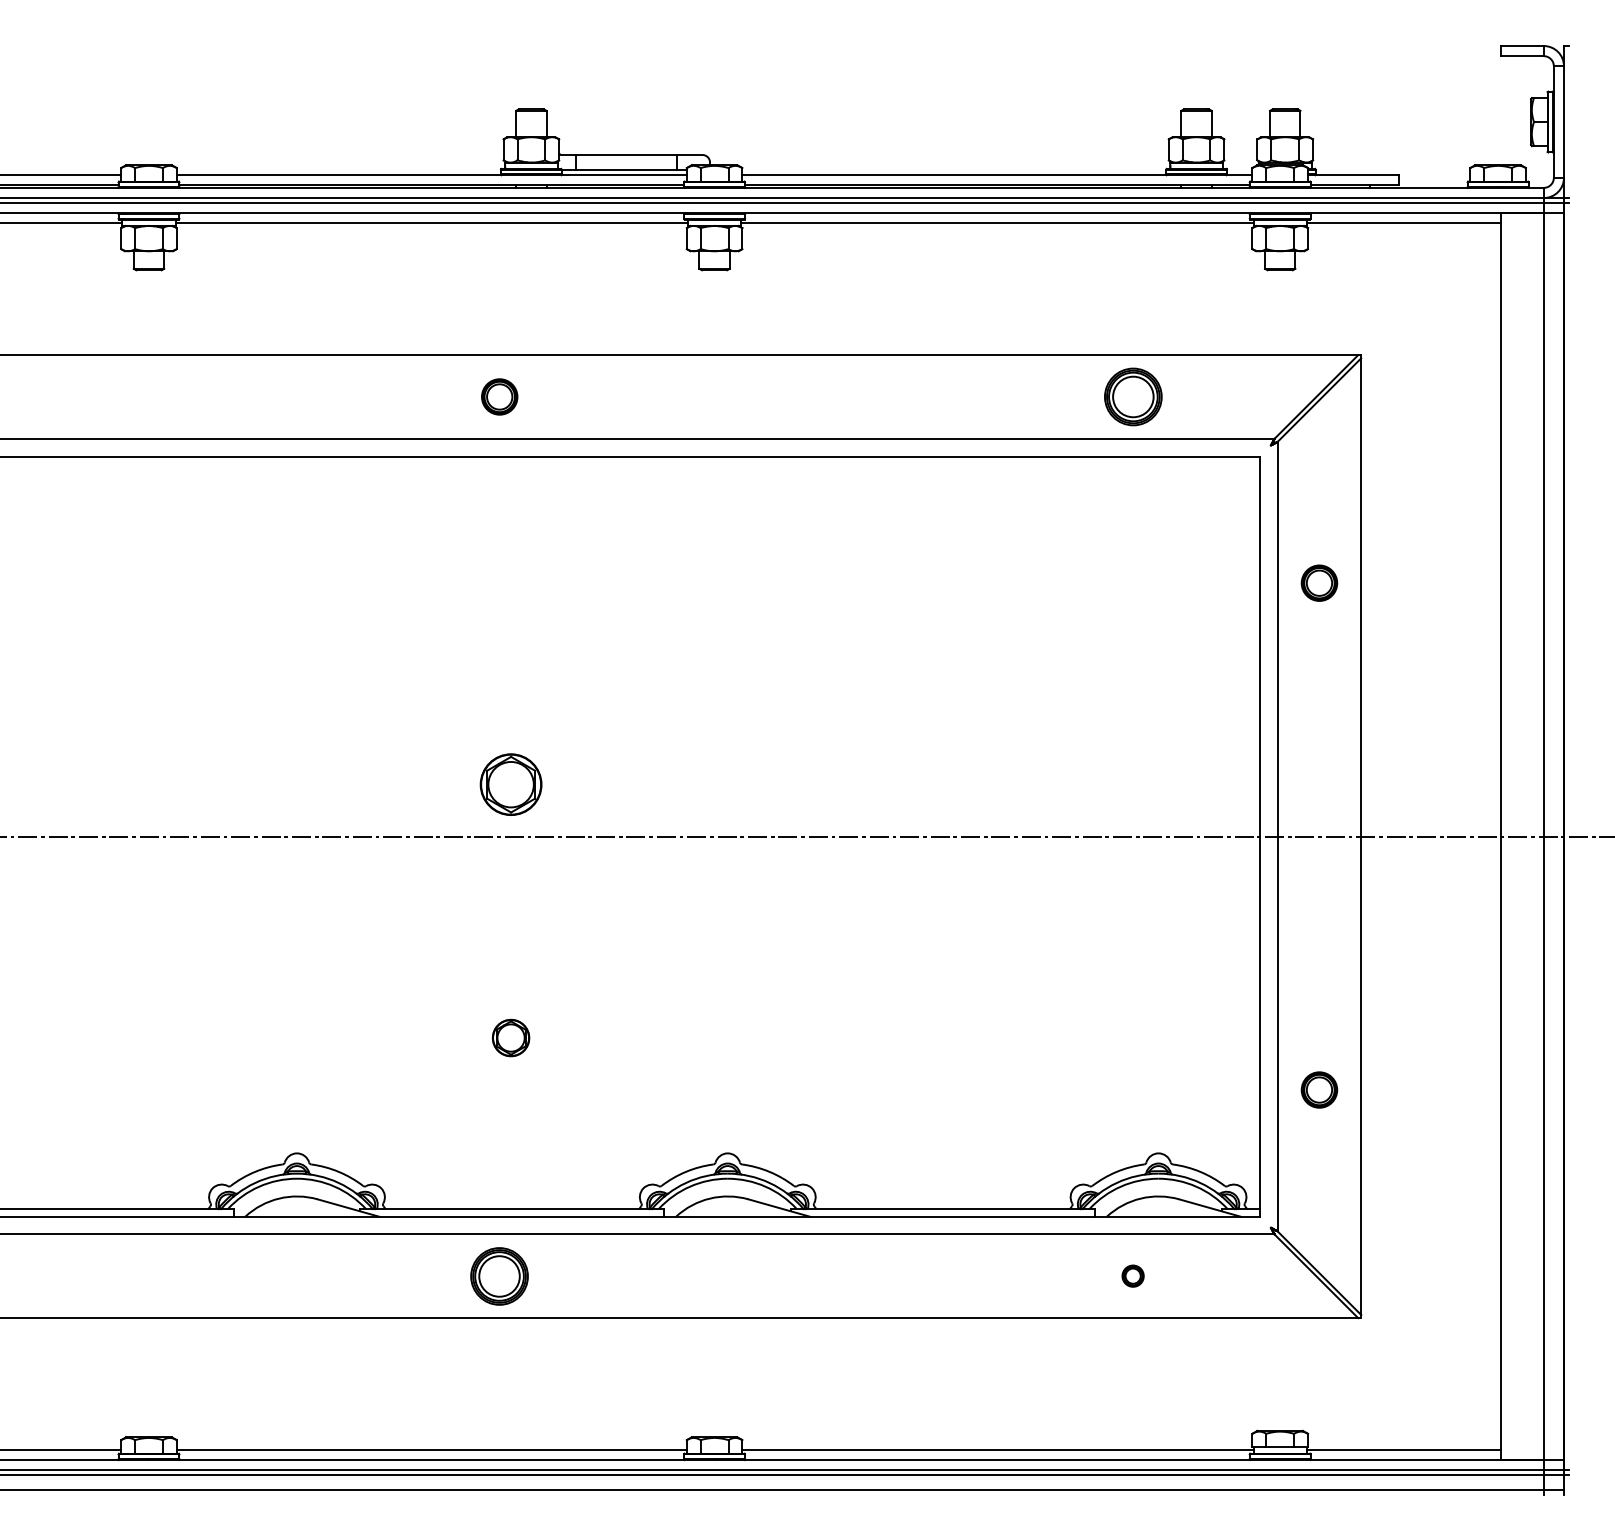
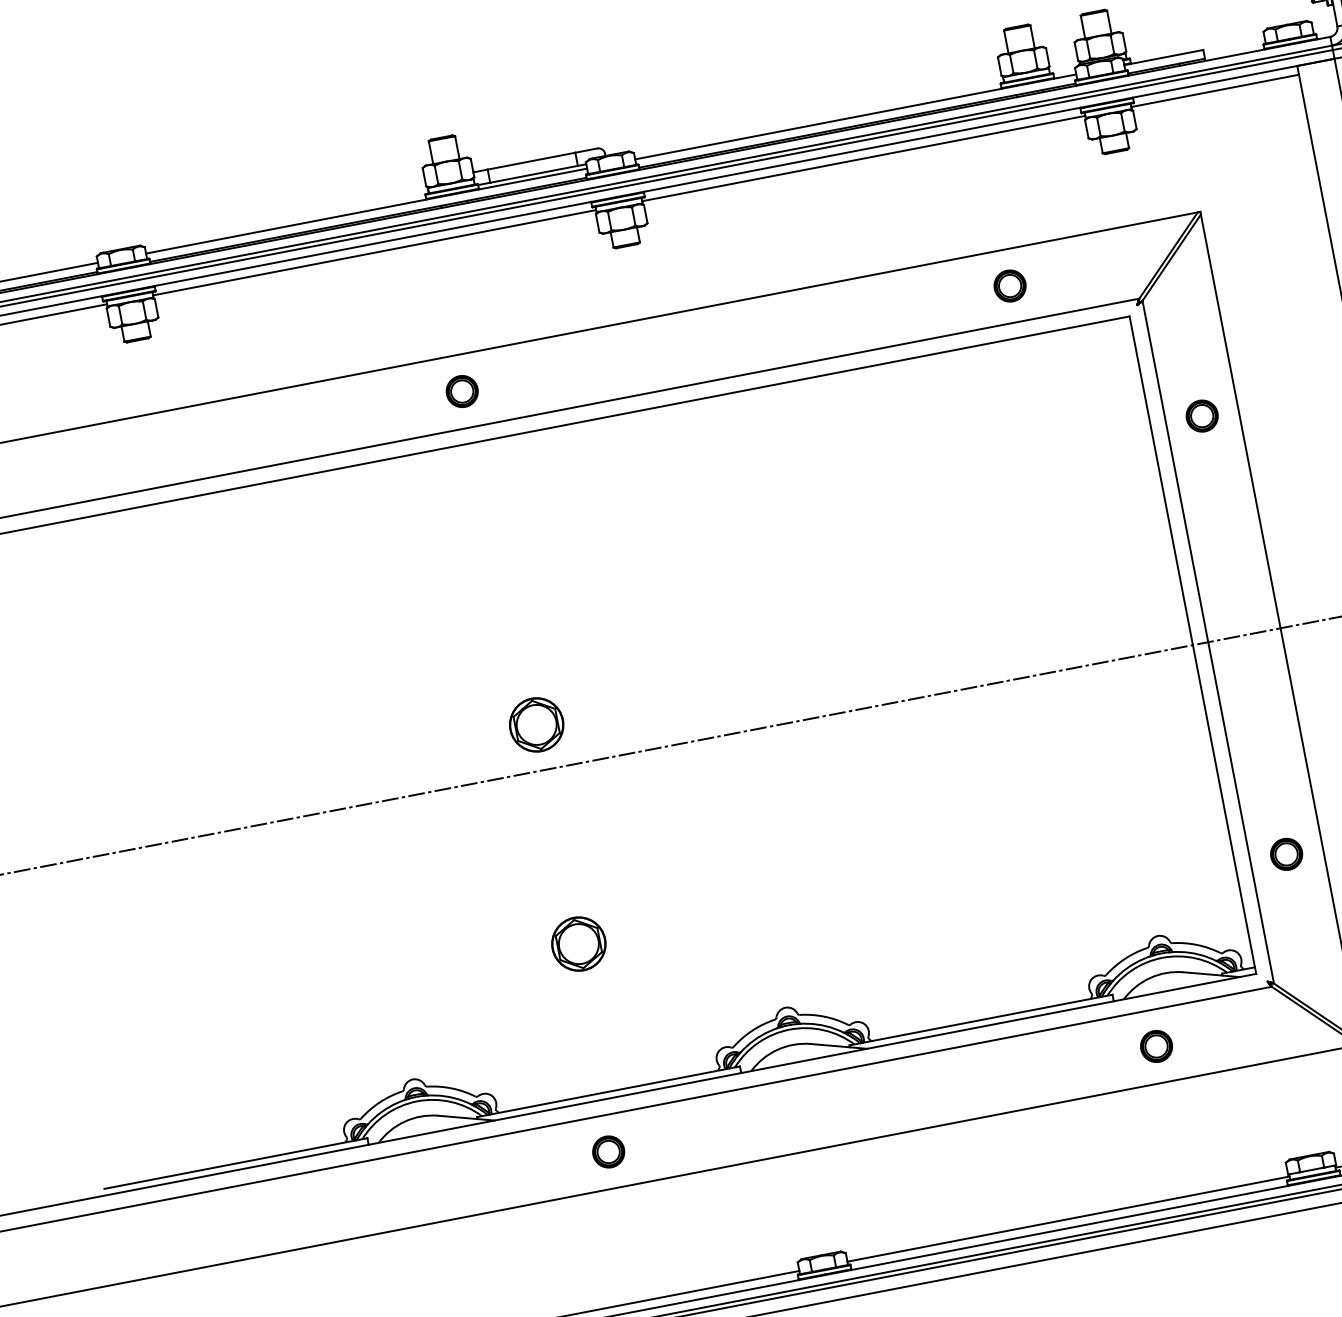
part: (1132, 396) -> (1009, 285), size x0.62
part: (510, 1037) -> (578, 943), size x1.67
part: (499, 1275) -> (608, 1151), size x0.62
part: (1132, 1275) -> (1155, 1045), size x1.67

